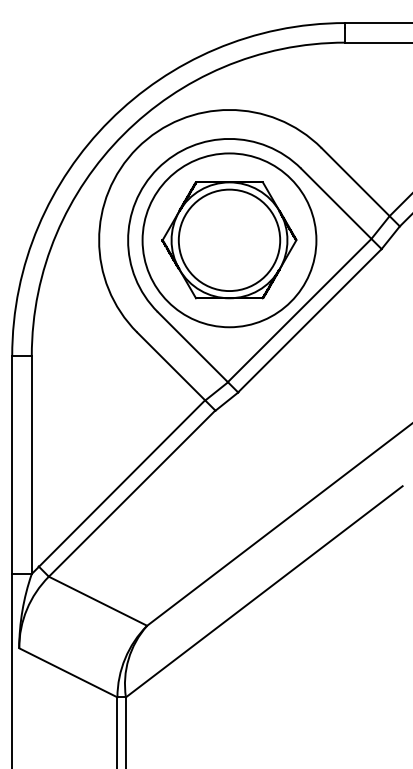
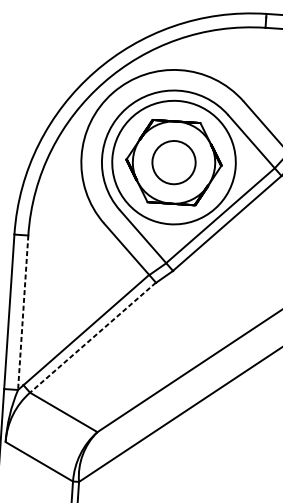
circle: (229, 240) -> (174, 162), size x0.6
line: (31, 465) -> (22, 313), solid -> dashed
line: (132, 493) -> (93, 337), solid -> dashed

